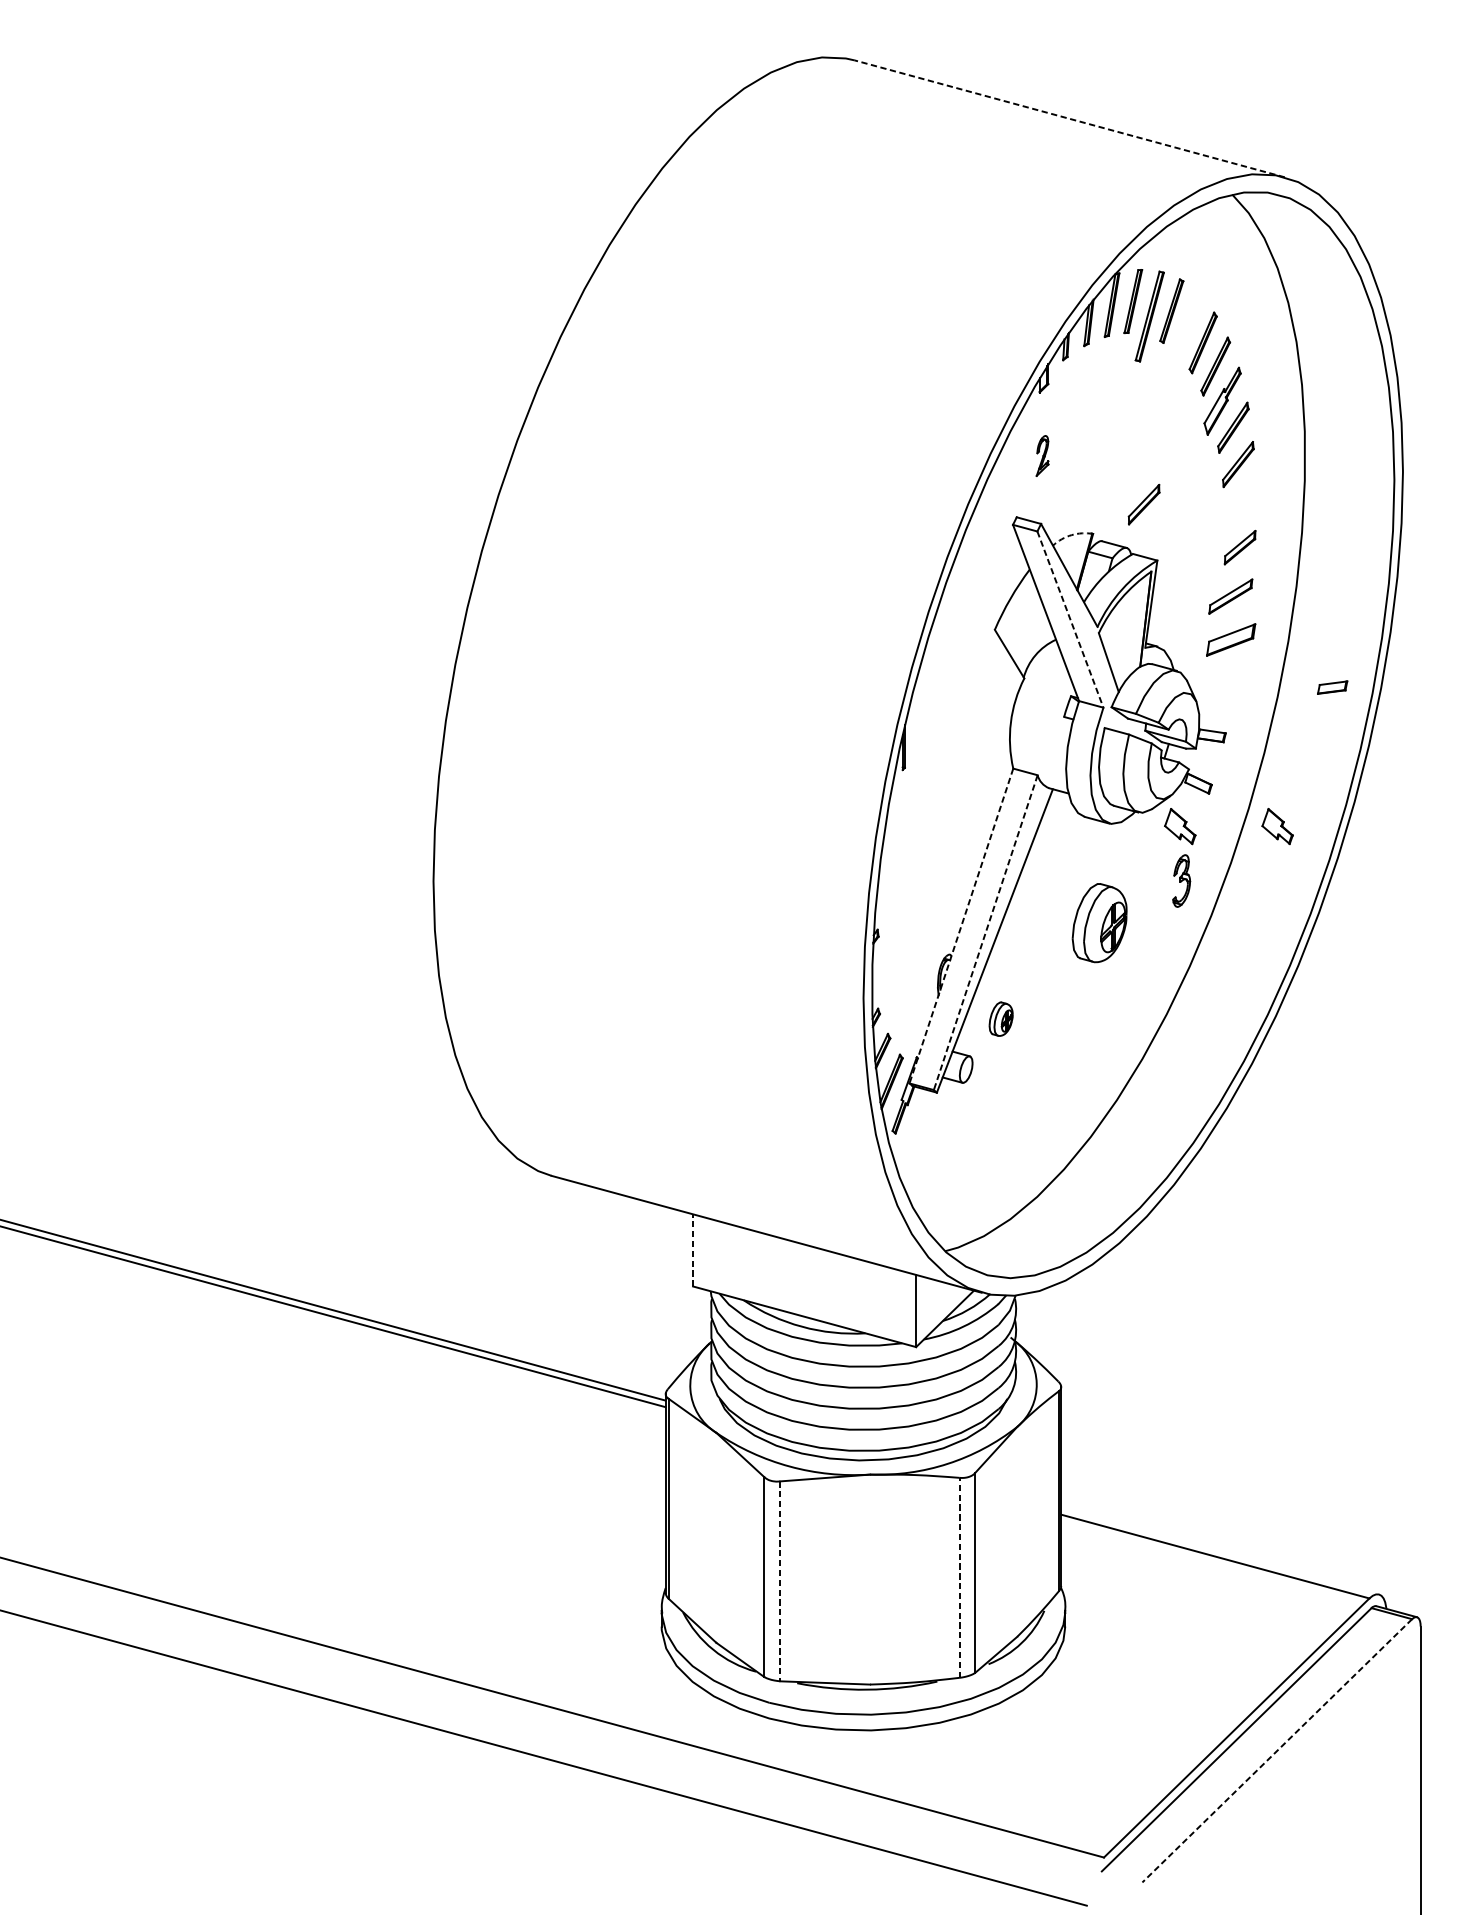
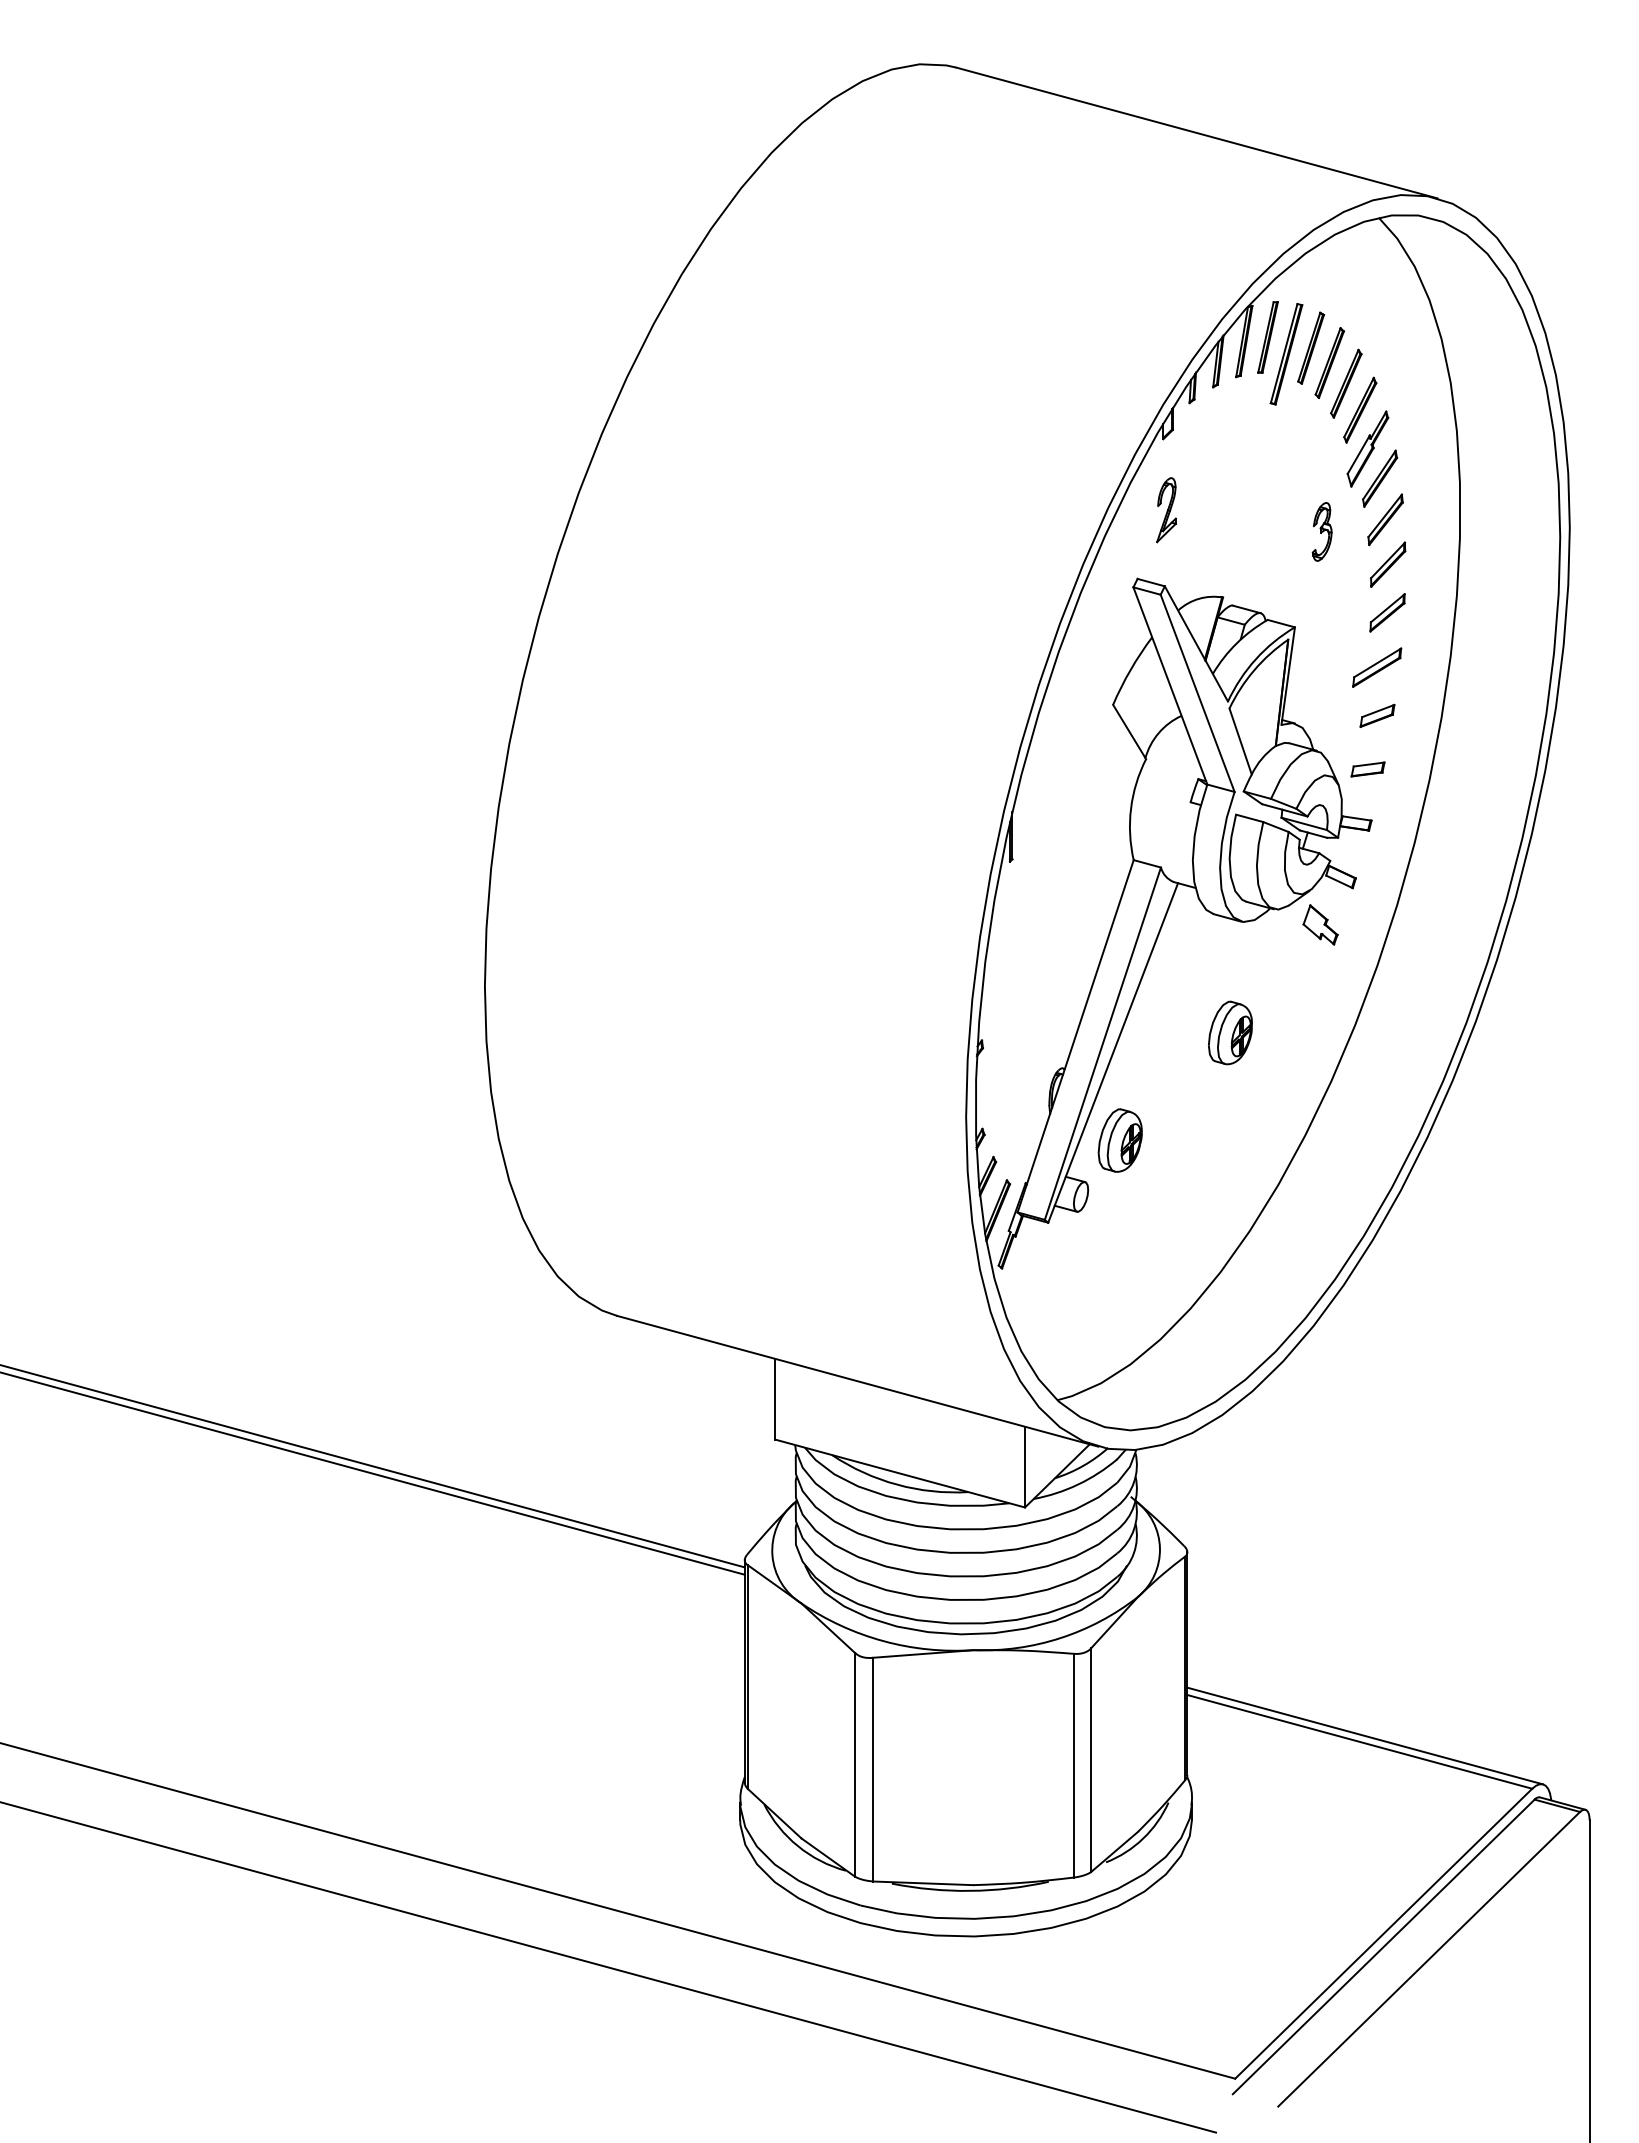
line: (1069, 118) -> (1196, 132), dashed -> solid
part: (1188, 323) -> (1329, 362), added
part: (1042, 456) -> (1166, 510), size x1.43
part: (1144, 504) -> (1388, 564), moved
arc: (1072, 534) -> (1199, 598), dashed -> solid
line: (1070, 619) -> (1197, 693), dashed -> solid
part: (1231, 639) -> (1377, 715), size x0.62
part: (1332, 687) -> (1367, 769), moved
part: (1277, 826) -> (1429, 924), removed
part: (1181, 880) -> (1321, 531), moved
part: (1099, 922) -> (1230, 1032), size x0.71
line: (961, 926) -> (1075, 1036), dashed -> solid
line: (985, 933) -> (1102, 1044), dashed -> solid
part: (1000, 1019) -> (1119, 1140), size x1.67
line: (693, 1249) -> (775, 1398), dashed -> solid
line: (1220, 1550) -> (1365, 1735), added
line: (959, 1577) -> (1073, 1765), dashed -> solid
line: (780, 1581) -> (873, 1769), dashed -> solid
line: (1277, 1751) -> (1429, 1959), dashed -> solid

